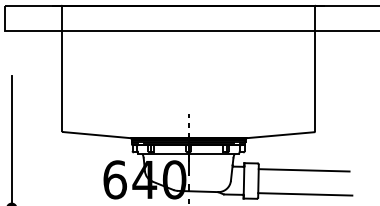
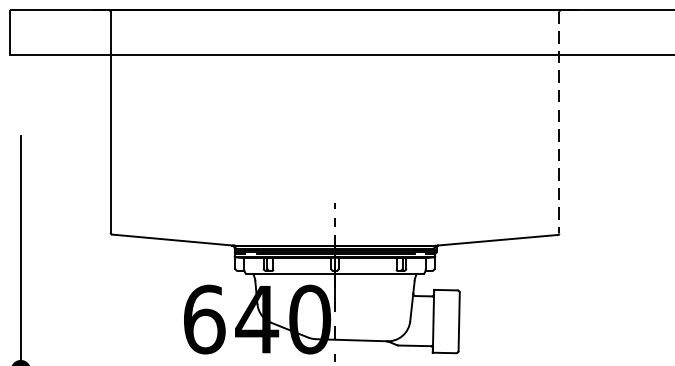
line: (314, 69) -> (558, 123), solid -> dashed
line: (303, 170) -> (539, 302), removed
line: (305, 194) -> (542, 345), removed

